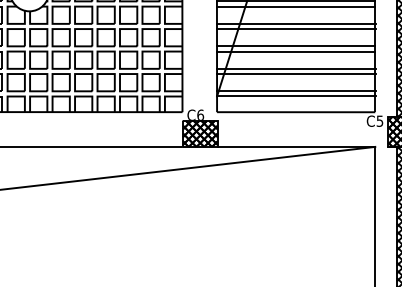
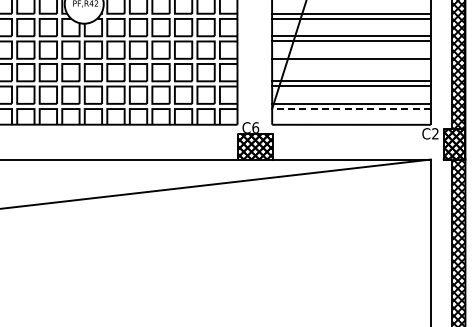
line: (295, 51) -> (350, 63), removed
line: (296, 96) -> (351, 109), solid -> dashed
text: (380, 120) -> (435, 133), C5 -> C2

